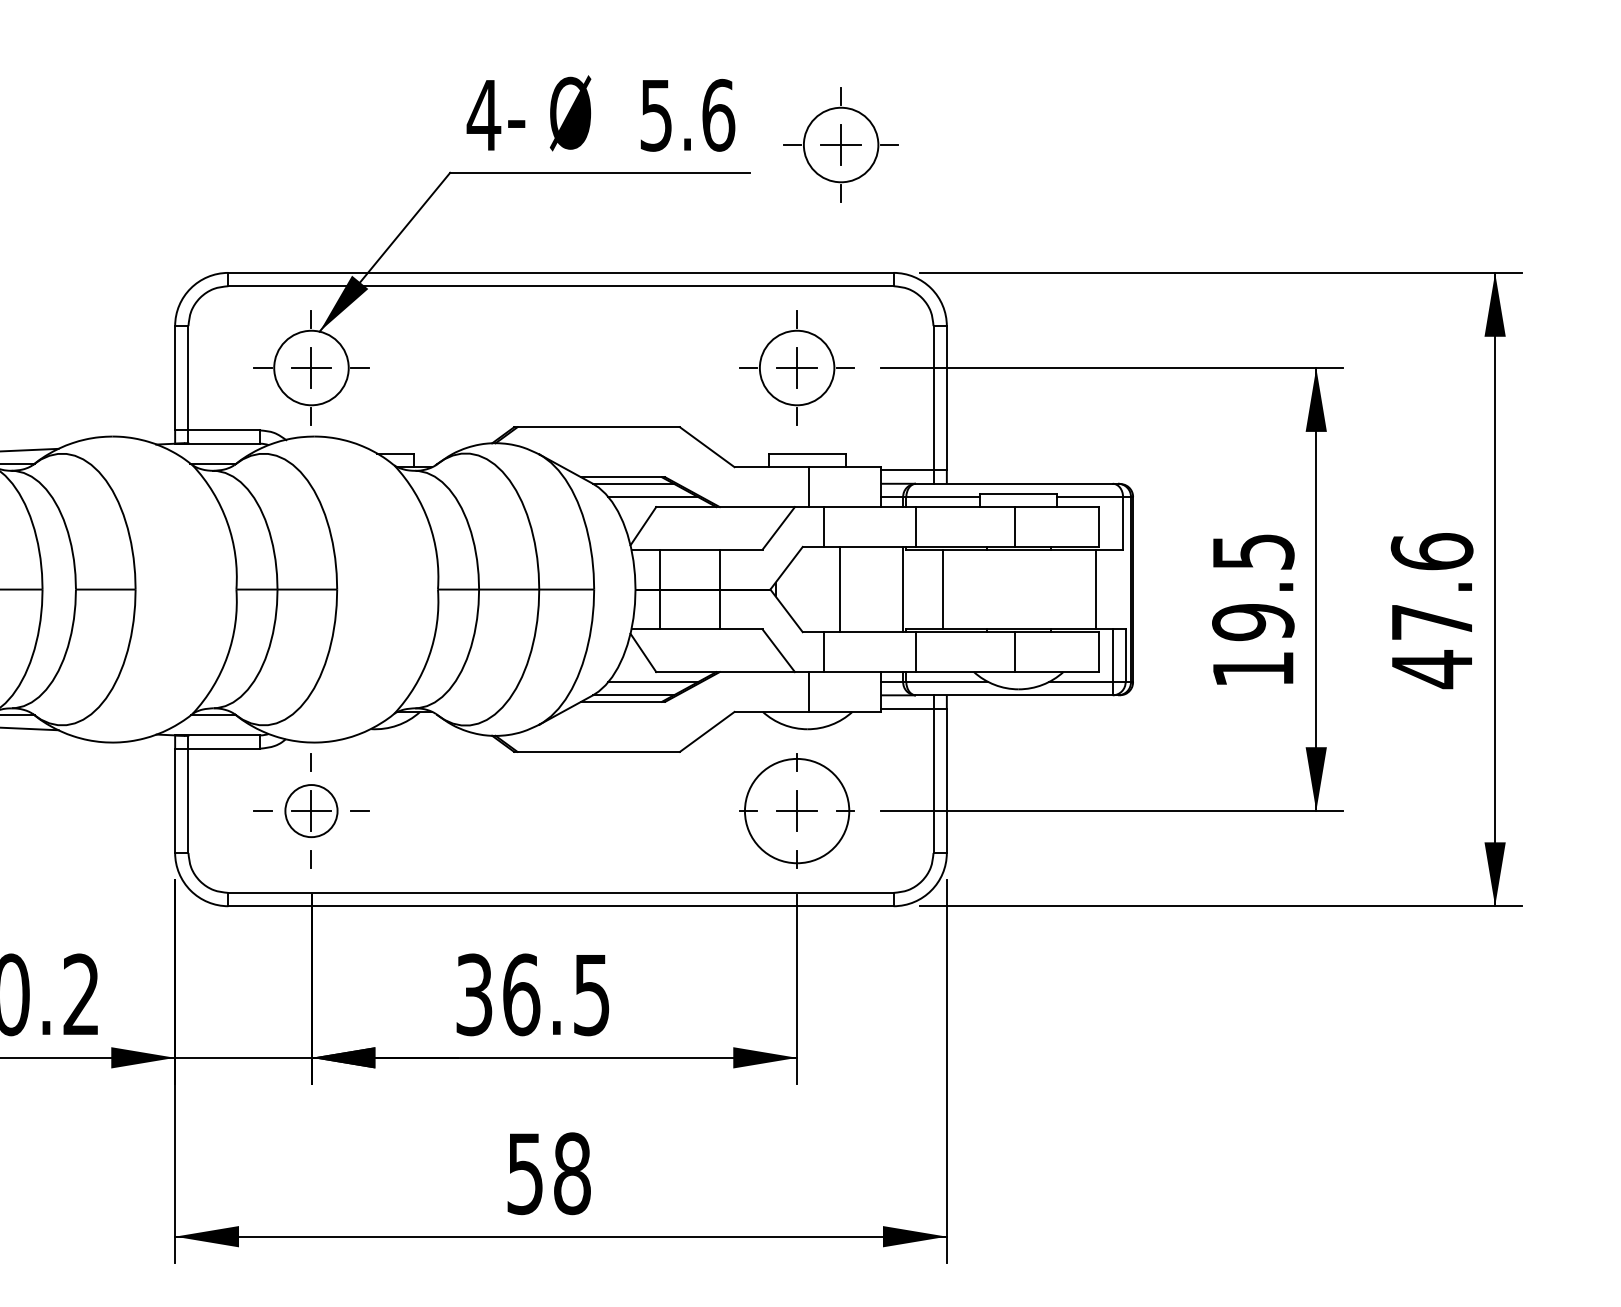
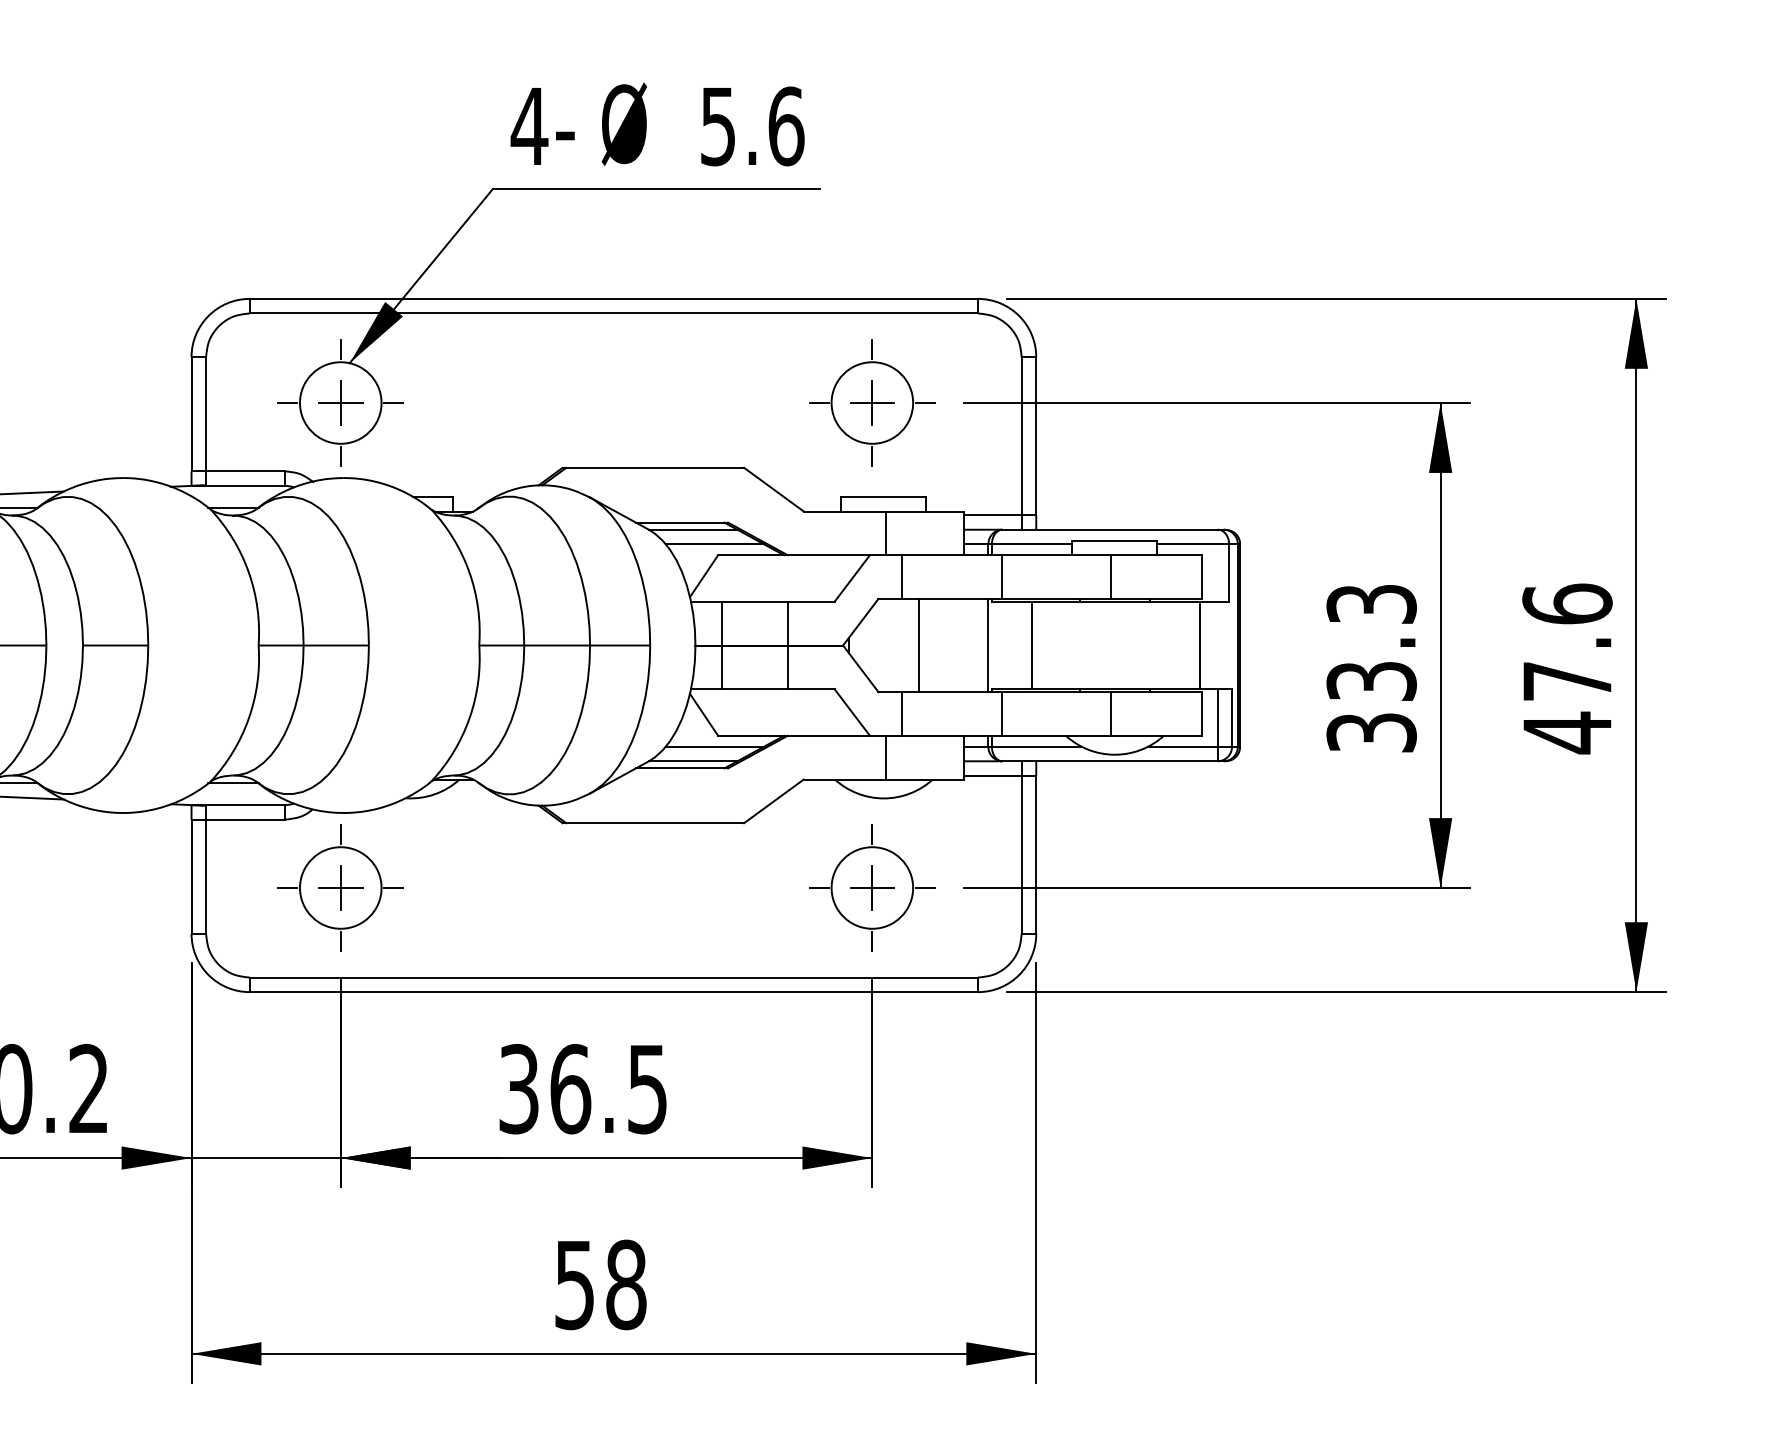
part: (840, 144) -> (919, 158), removed
text: (1253, 610) -> (1371, 668), 19.5 -> 33.3
circle: (311, 810) -> (340, 887), size x1.43
circle: (796, 810) -> (871, 887), size x0.71

